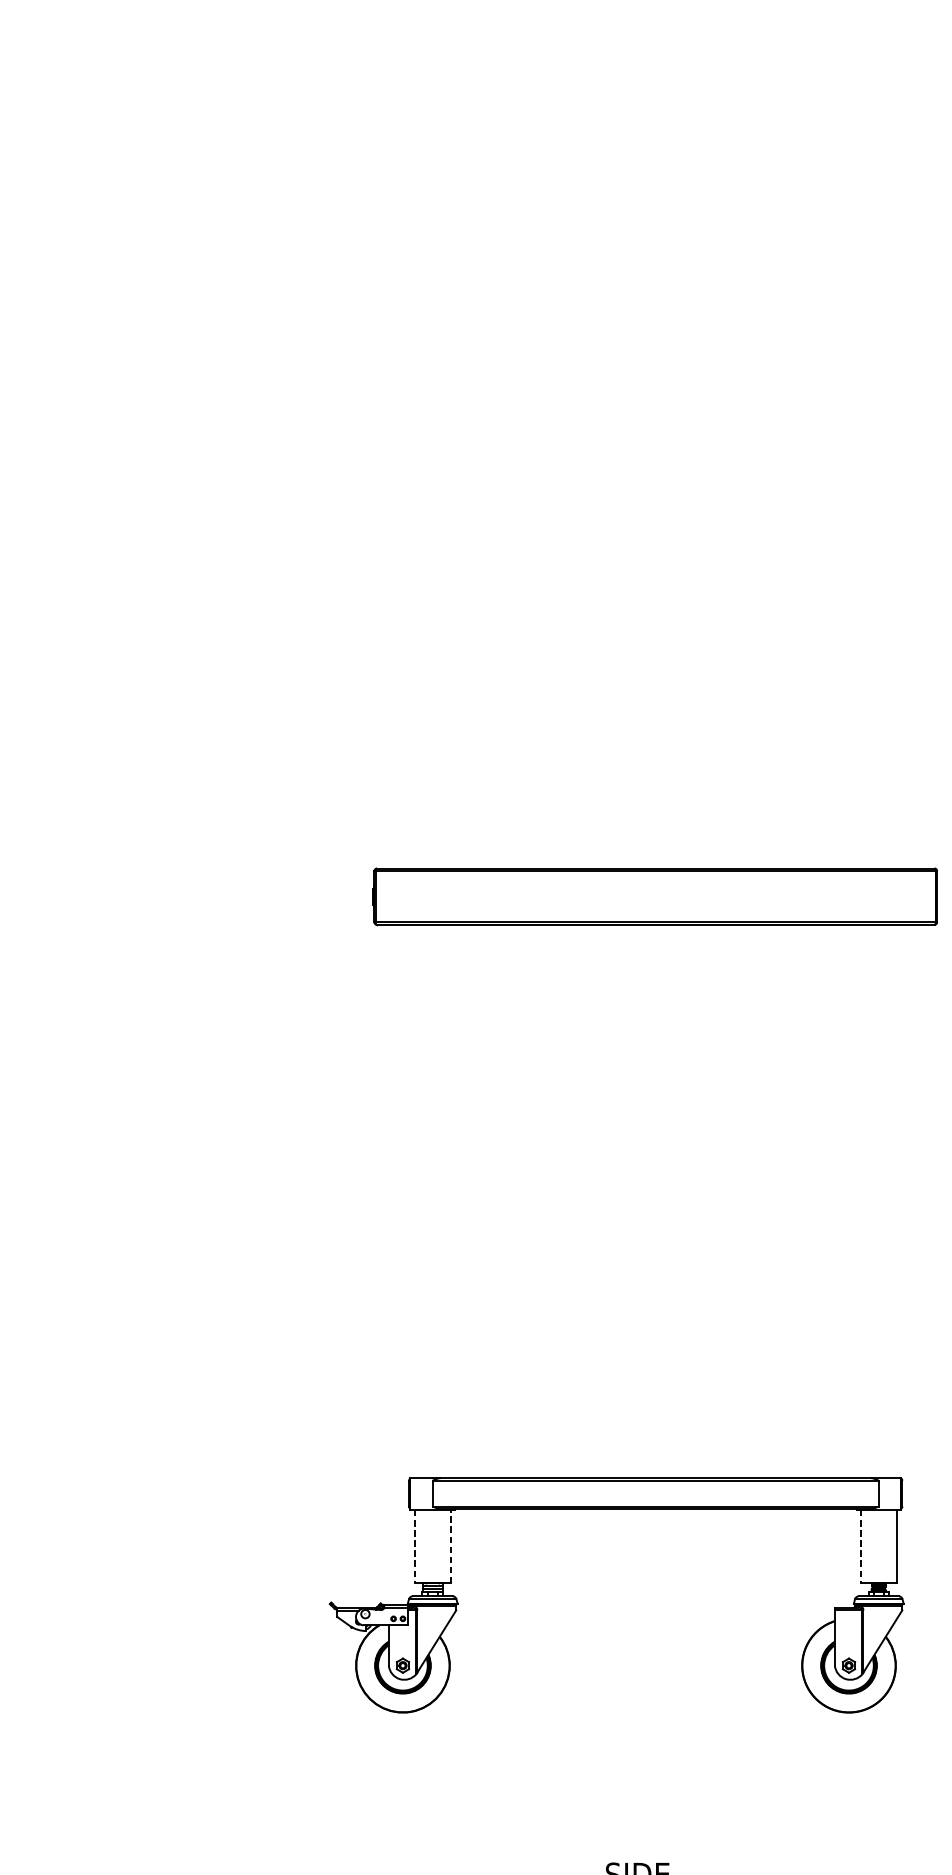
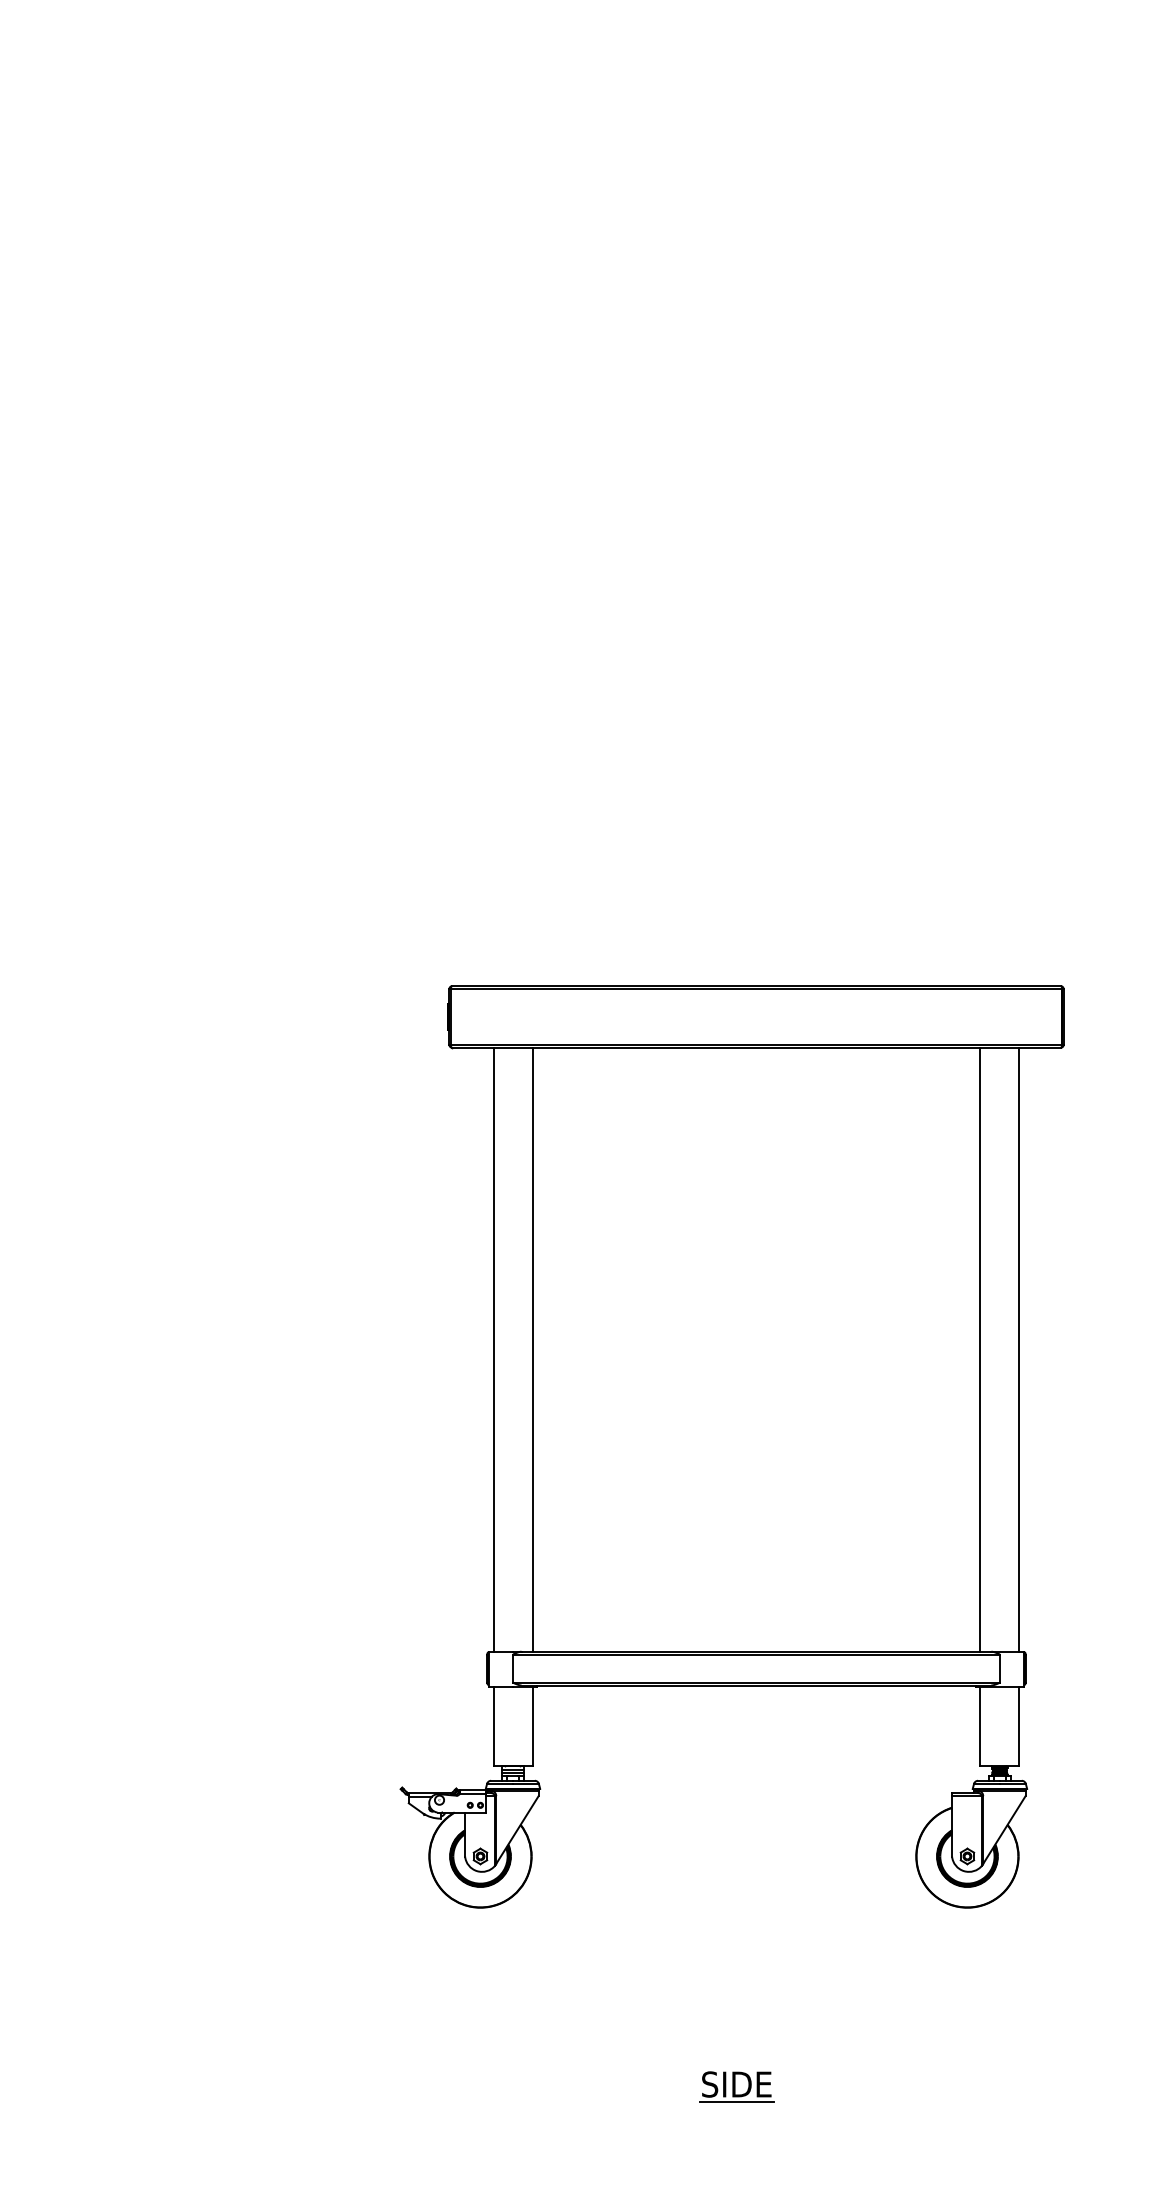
line: (414, 1201) -> (493, 1349), added
line: (450, 1201) -> (532, 1349), added
line: (860, 1201) -> (980, 1349), added
line: (896, 1201) -> (1019, 1349), added
line: (414, 1546) -> (493, 1726), dashed -> solid
line: (450, 1546) -> (532, 1726), dashed -> solid
line: (860, 1546) -> (980, 1726), dashed -> solid

